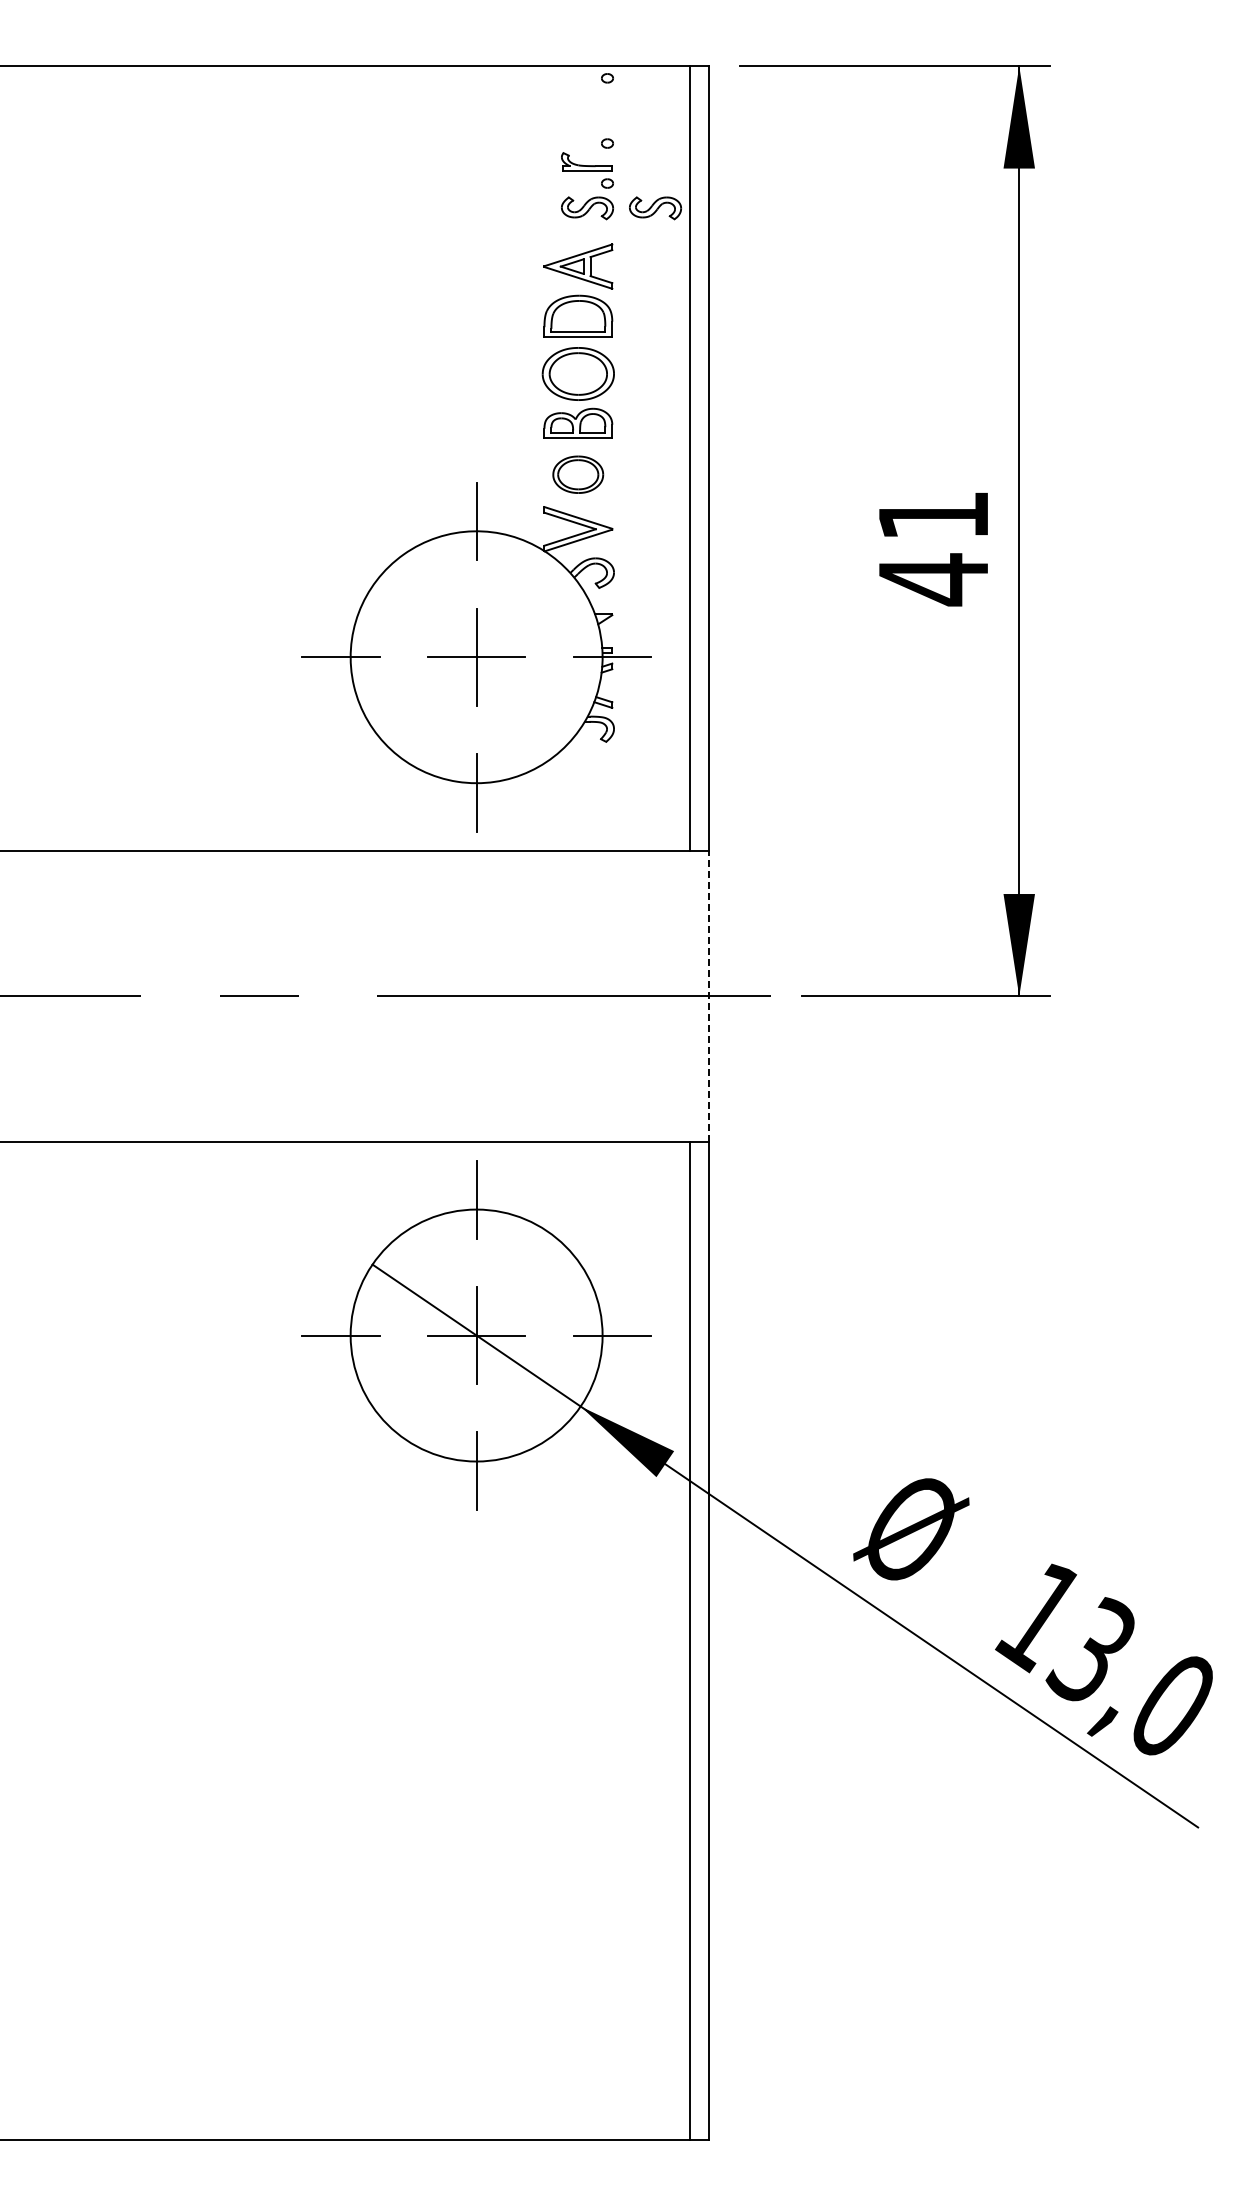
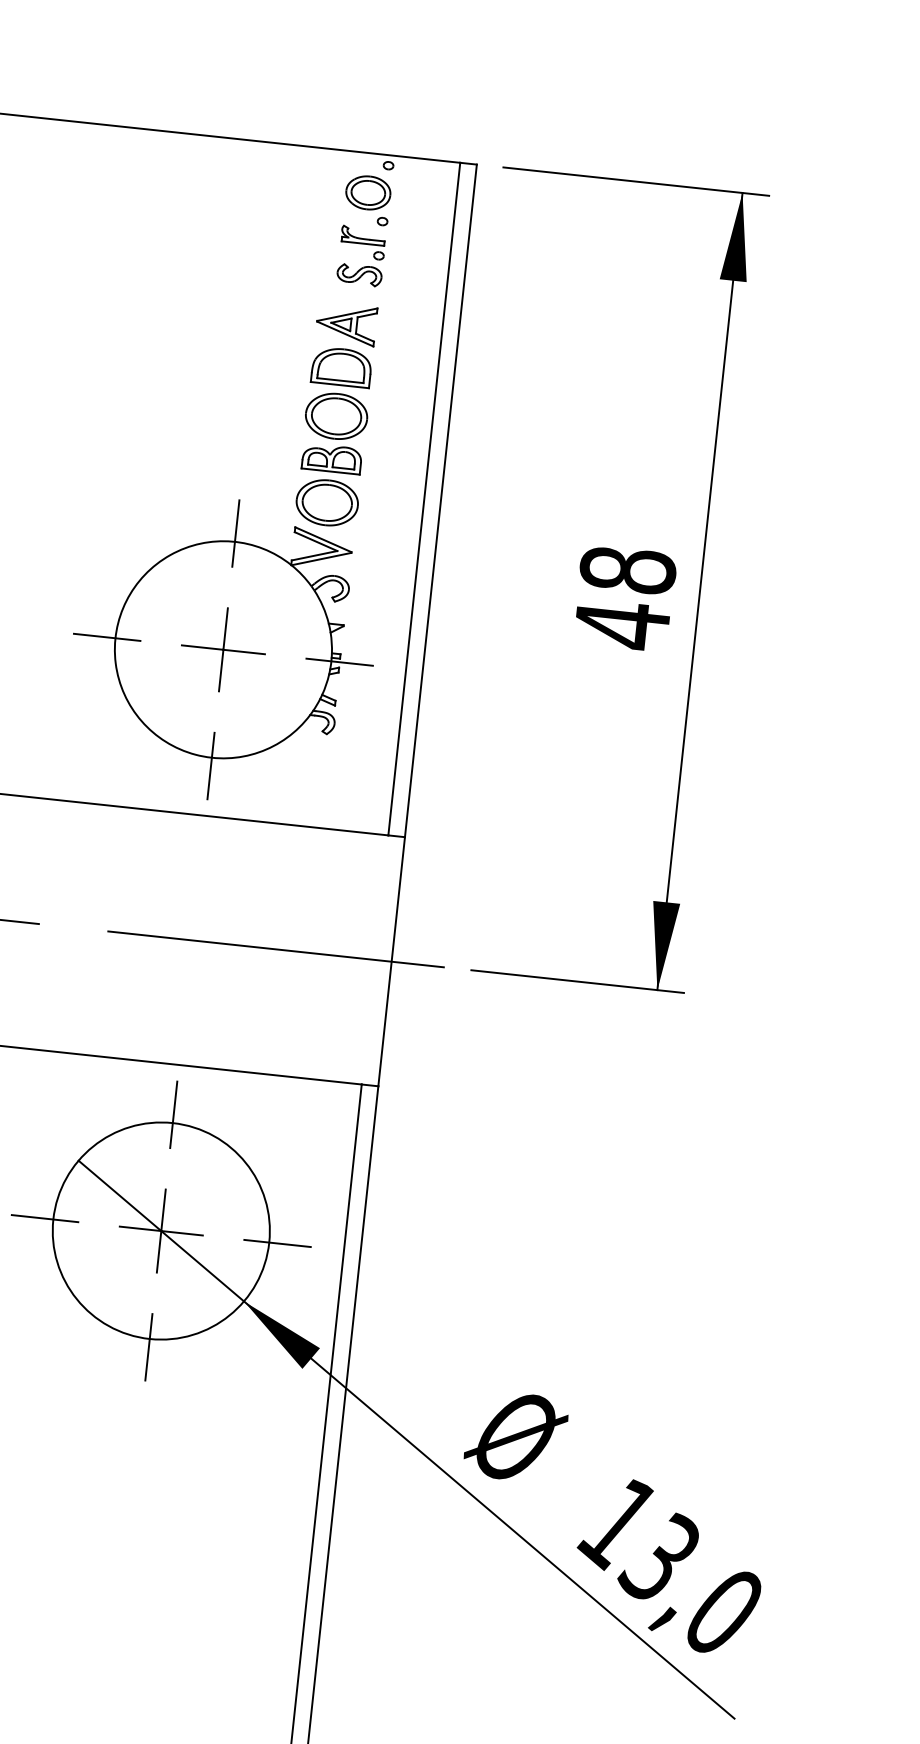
part: (587, 112) -> (368, 193), added
part: (655, 208) -> (417, 281), removed
part: (577, 474) -> (326, 502), size x1.43
text: (933, 515) -> (627, 570), 41 -> 48
line: (709, 995) -> (392, 960), dashed -> solid

